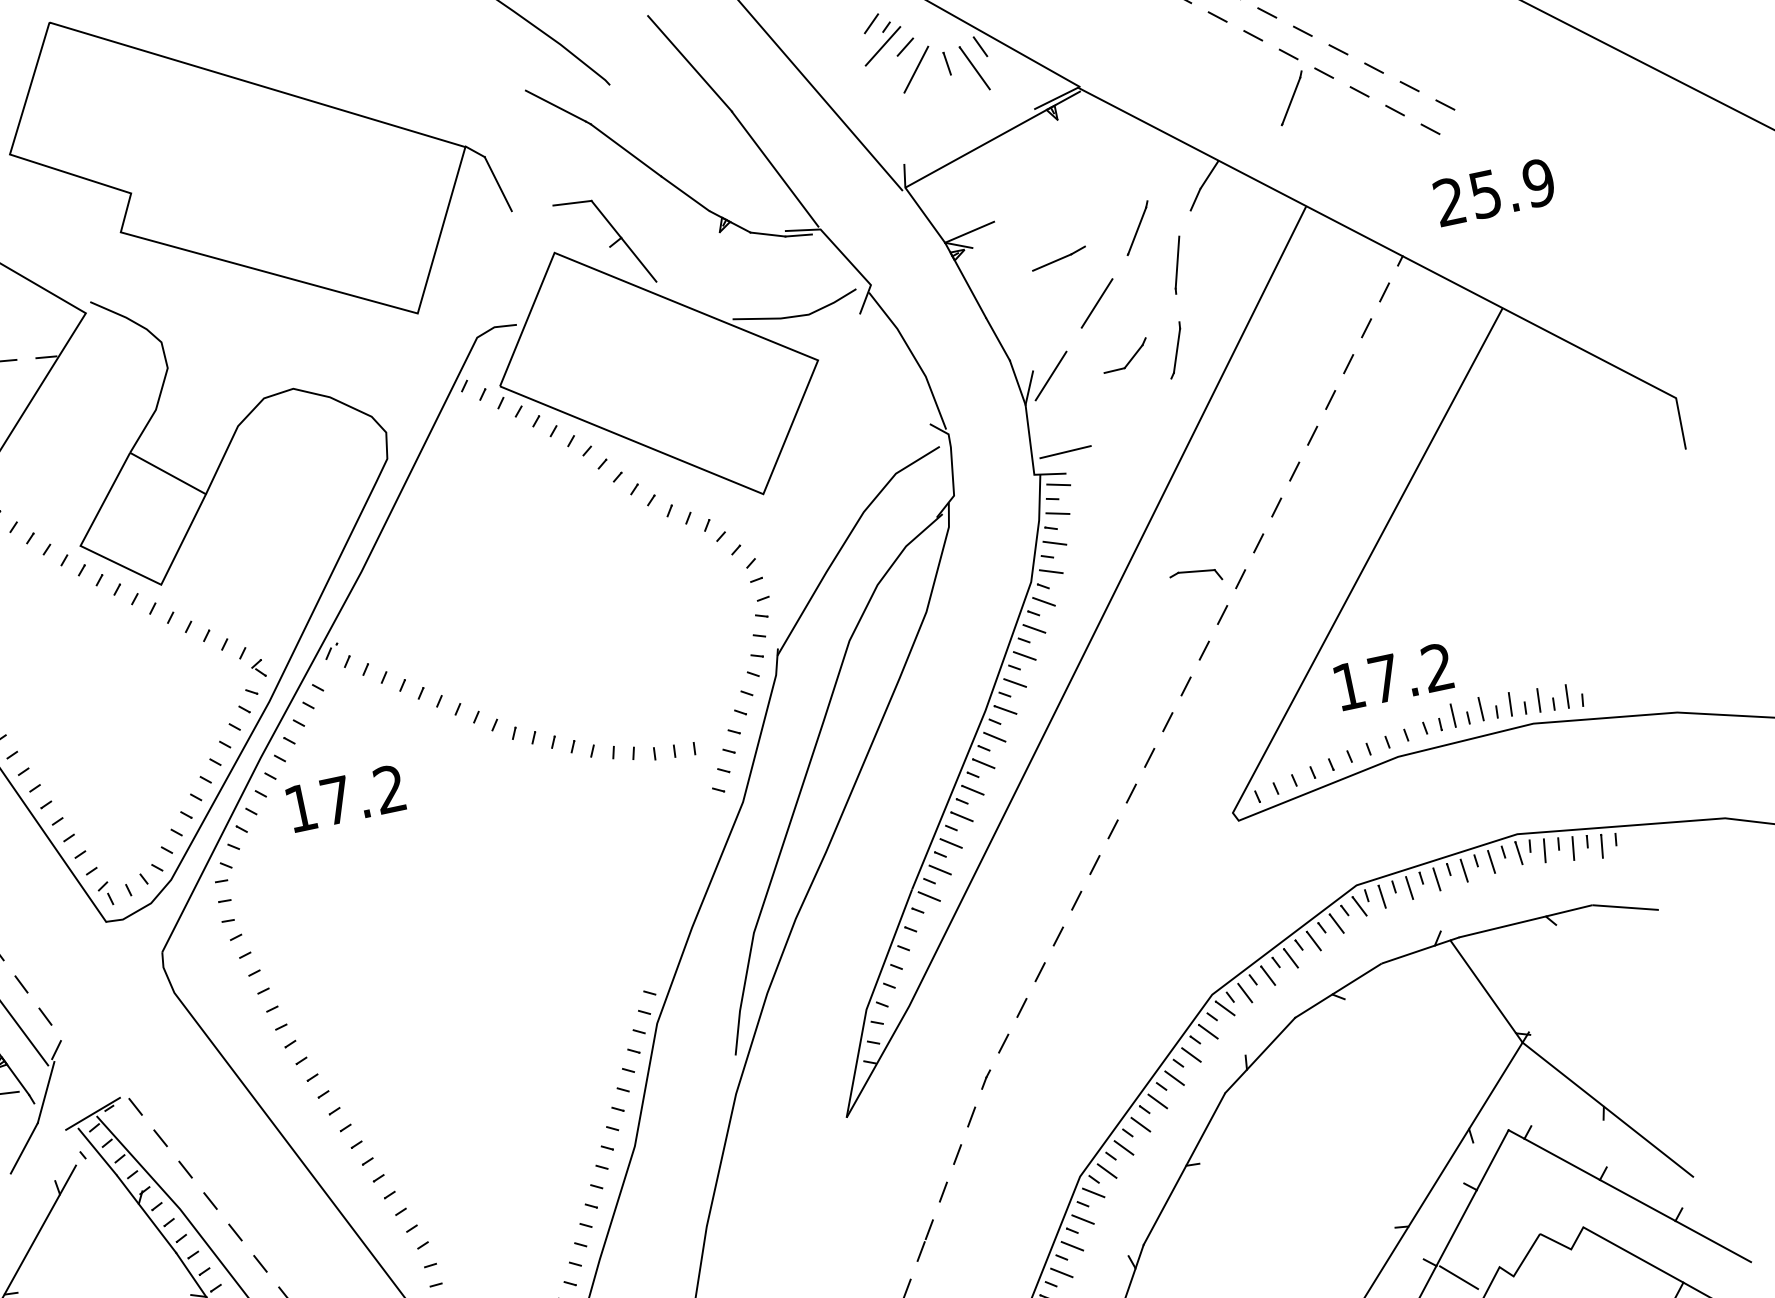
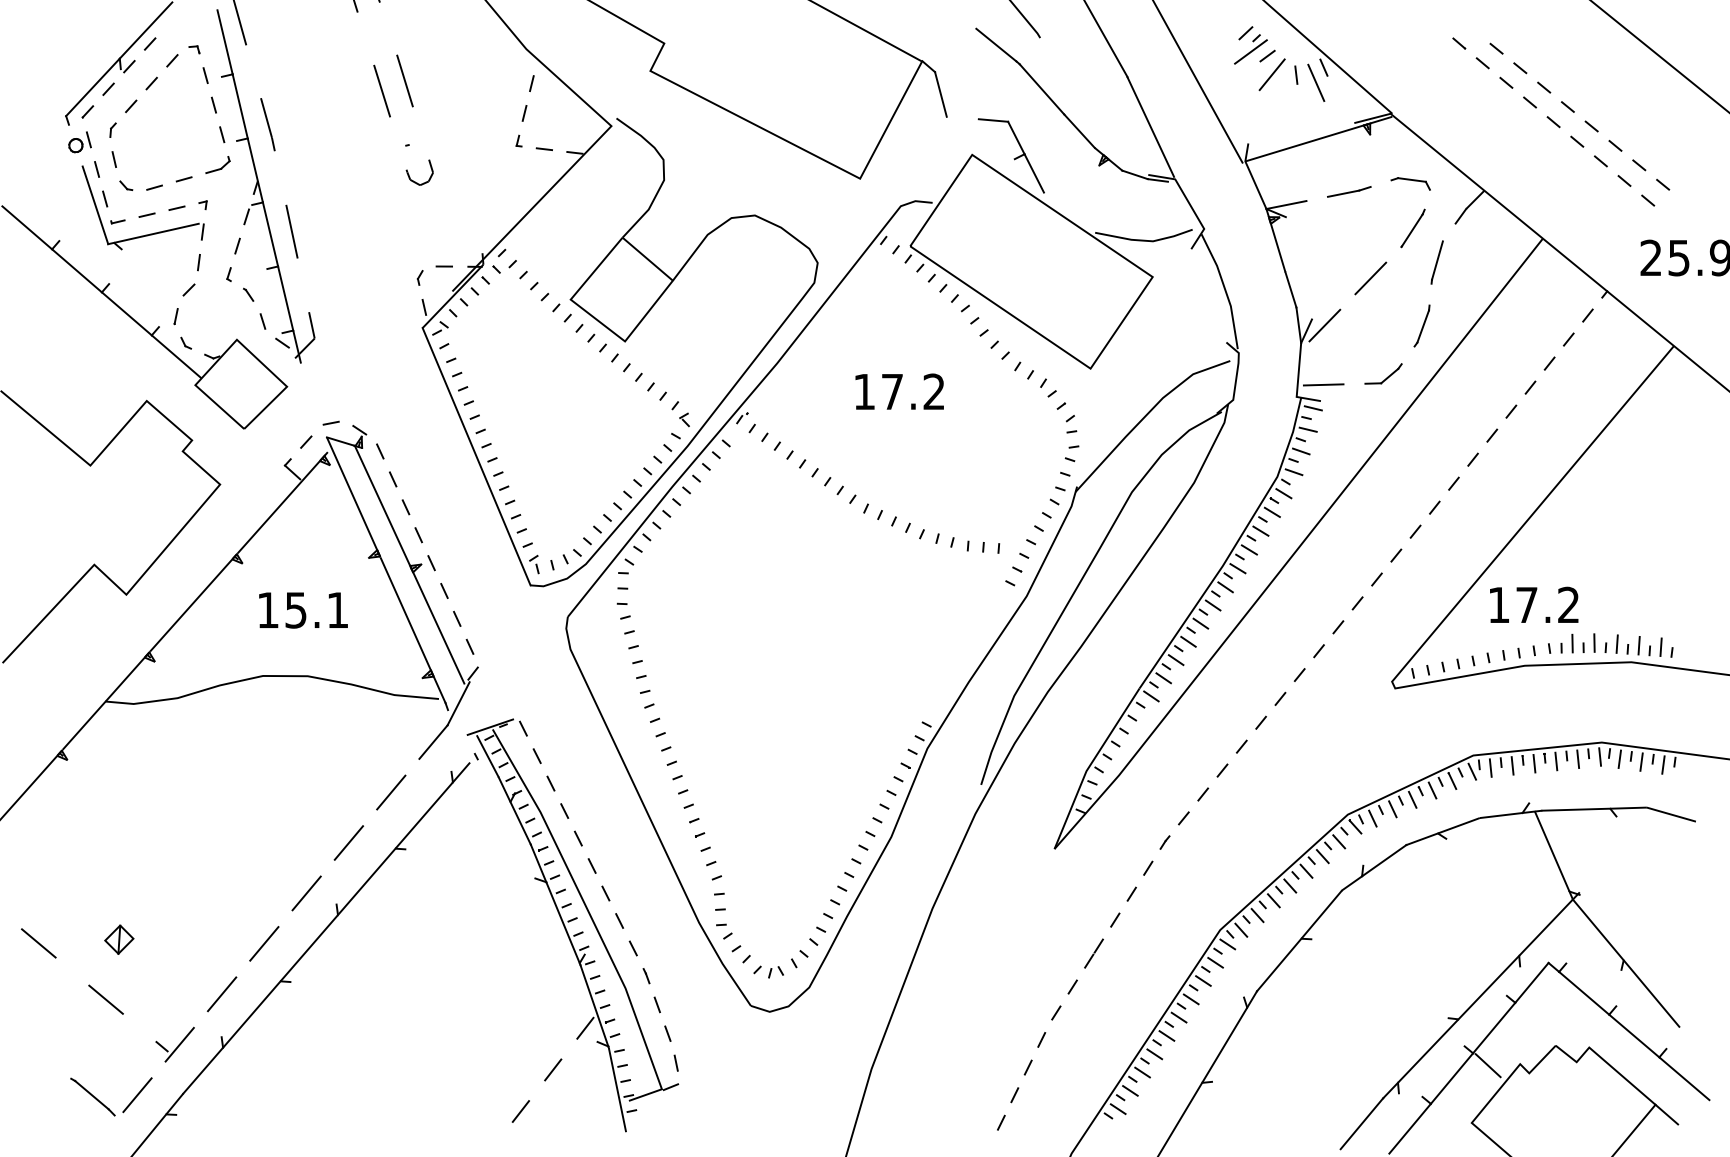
line: (1291, 98) -> (1548, 155), removed
line: (1059, 258) -> (1349, 191), moved
part: (1124, 355) -> (1383, 373), moved
part: (1195, 576) -> (1410, 183), moved
text: (345, 798) -> (899, 391), moved

